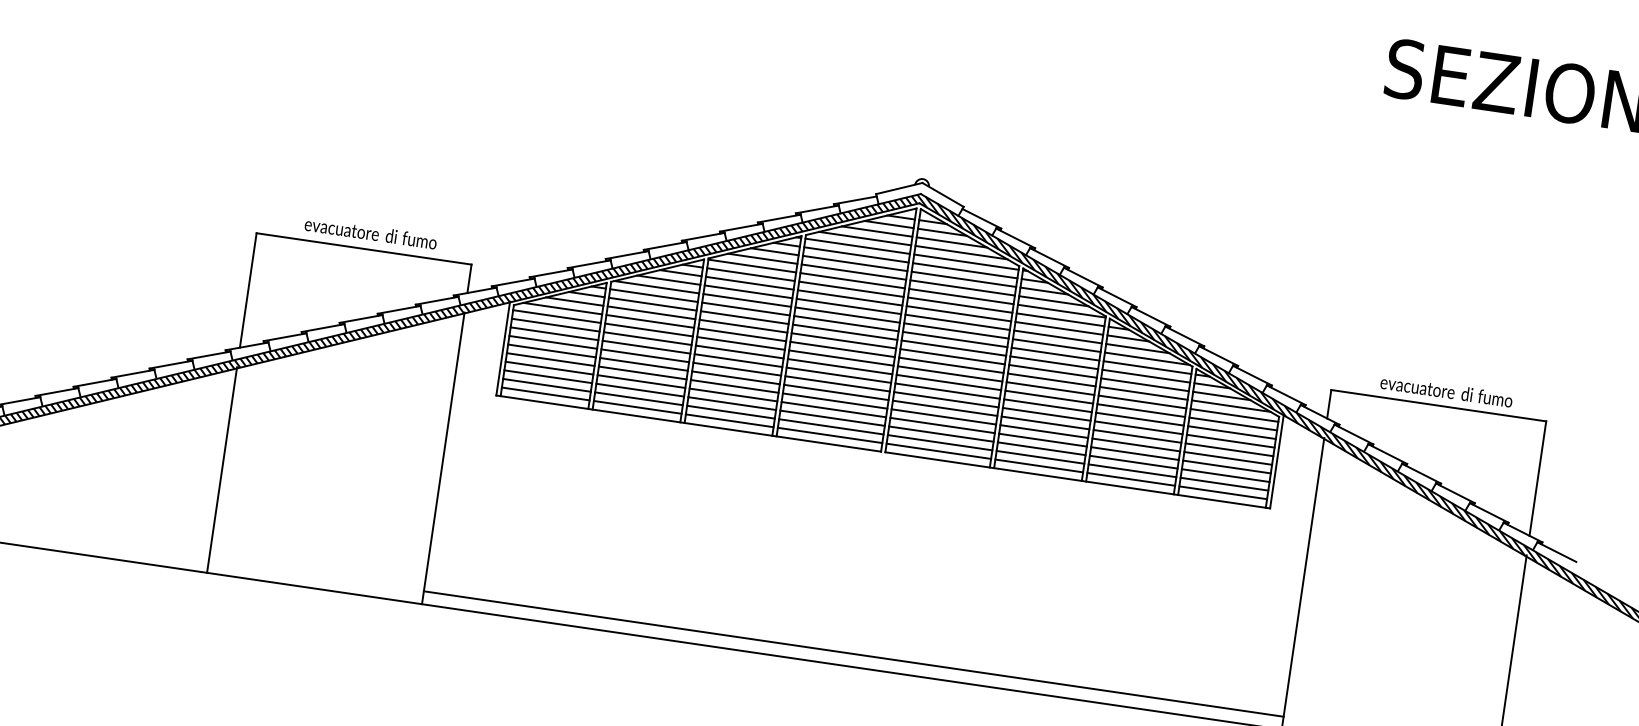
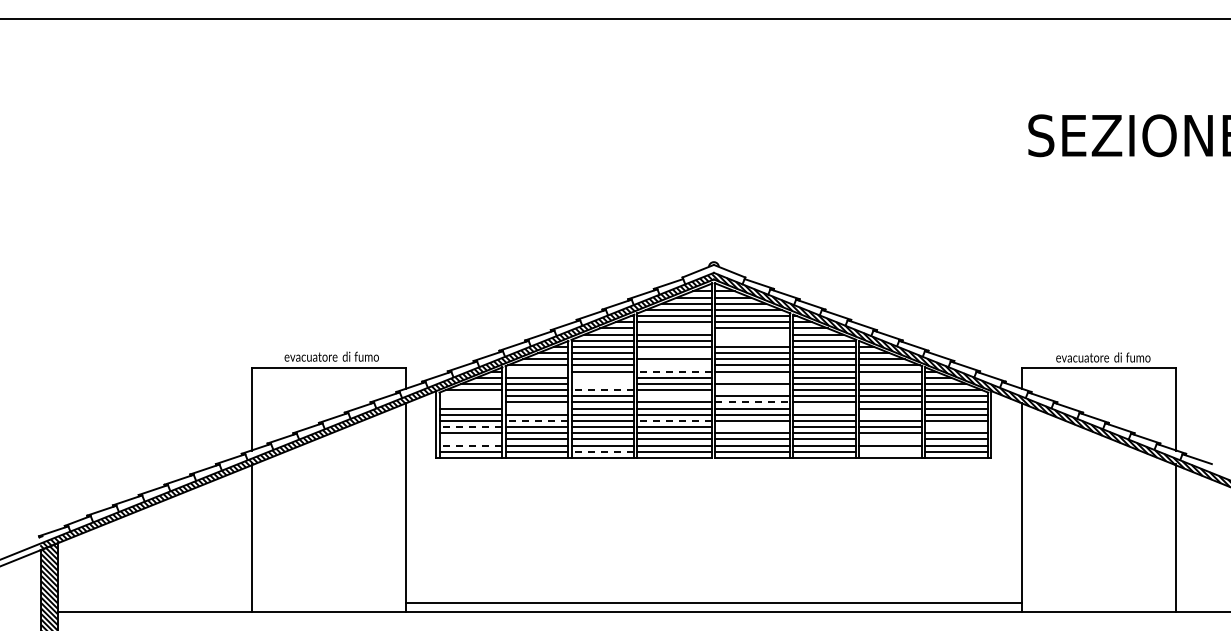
line: (854, 263) -> (674, 328), removed
line: (962, 287) -> (752, 334), removed
line: (653, 295) -> (536, 371), removed
line: (960, 296) -> (752, 340), removed
line: (849, 298) -> (674, 353), removed
line: (847, 315) -> (674, 365), removed
line: (556, 316) -> (470, 396), removed
line: (744, 317) -> (602, 377), removed
line: (845, 323) -> (674, 371), solid -> dashed
line: (555, 325) -> (470, 402), removed
line: (742, 325) -> (602, 383), removed
line: (741, 335) -> (602, 390), solid -> dashed
line: (645, 347) -> (536, 408), removed
line: (953, 347) -> (752, 377), removed
line: (840, 358) -> (674, 396), removed
line: (549, 360) -> (470, 427), solid -> dashed
line: (643, 363) -> (536, 420), solid -> dashed
line: (950, 365) -> (752, 390), removed
line: (1145, 375) -> (890, 377), removed
line: (547, 376) -> (470, 439), removed
line: (949, 382) -> (753, 402), solid -> dashed
line: (546, 385) -> (470, 445), solid -> dashed
line: (835, 391) -> (674, 420), solid -> dashed
line: (1047, 405) -> (824, 408), removed
line: (943, 417) -> (752, 427), removed
line: (729, 420) -> (602, 451), solid -> dashed
line: (1138, 427) -> (890, 414), removed
line: (1227, 459) -> (956, 427), removed
line: (1133, 462) -> (890, 439), removed
line: (1130, 479) -> (890, 451), removed

